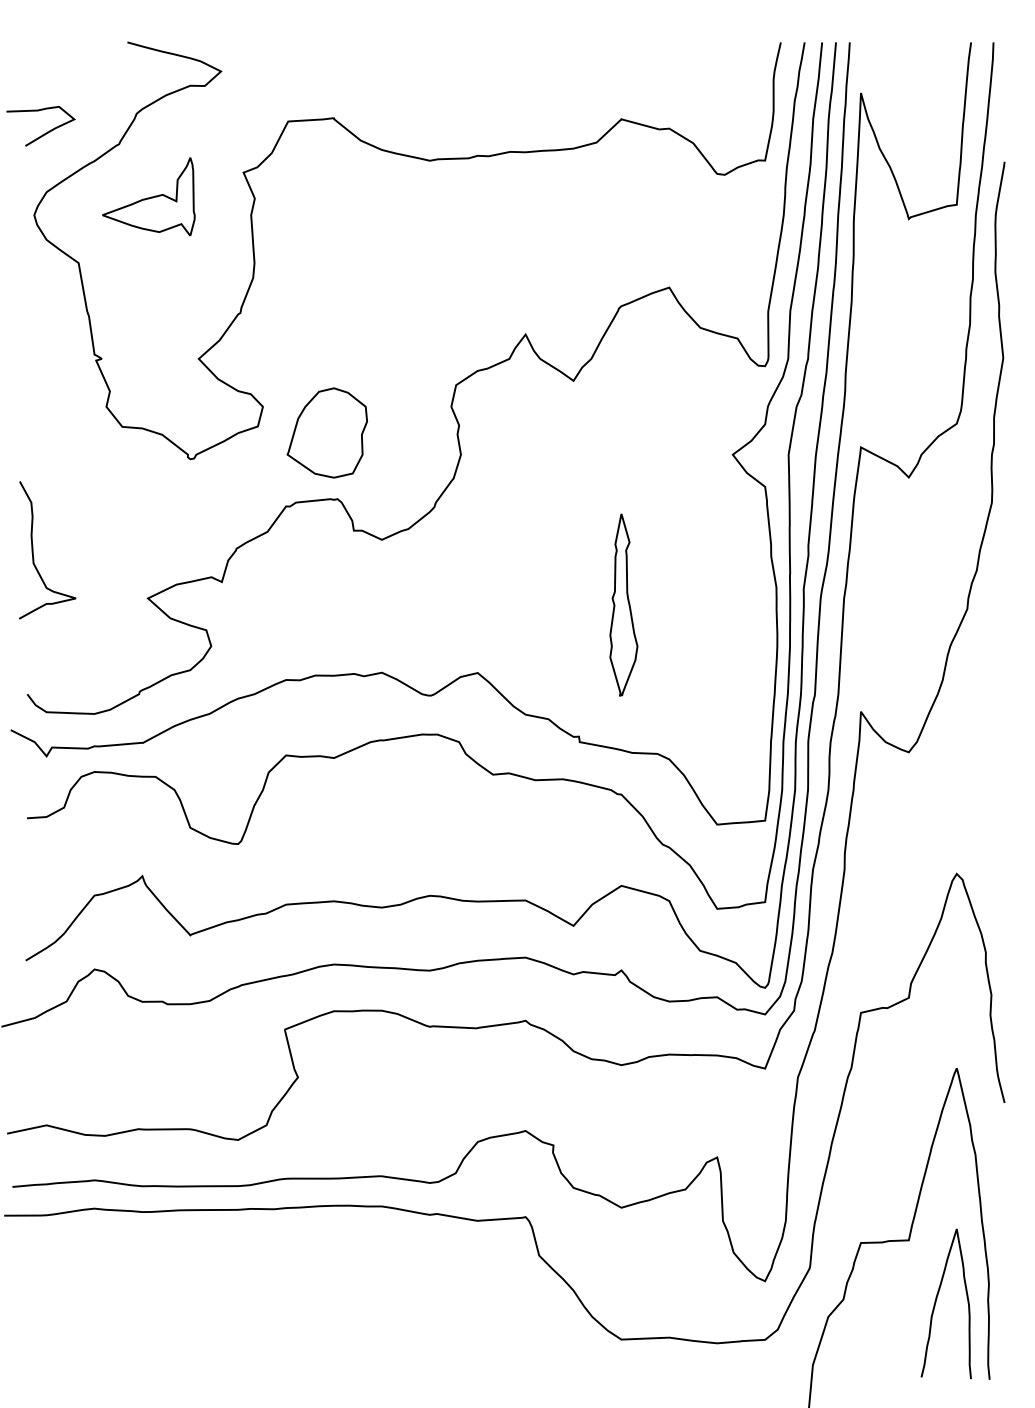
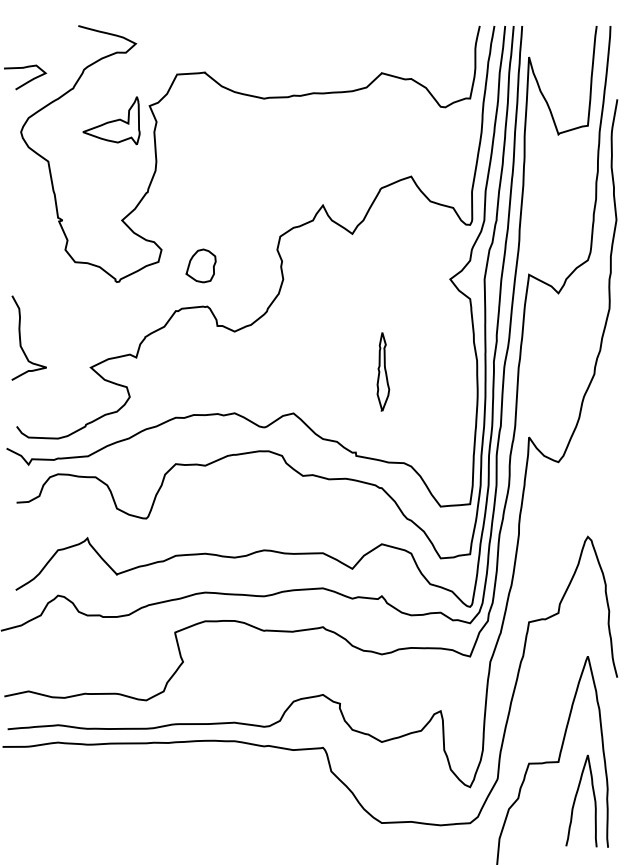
part: (148, 196) -> (111, 120), moved
part: (326, 432) -> (200, 265), size x0.6
part: (624, 604) -> (383, 371), size x0.7

